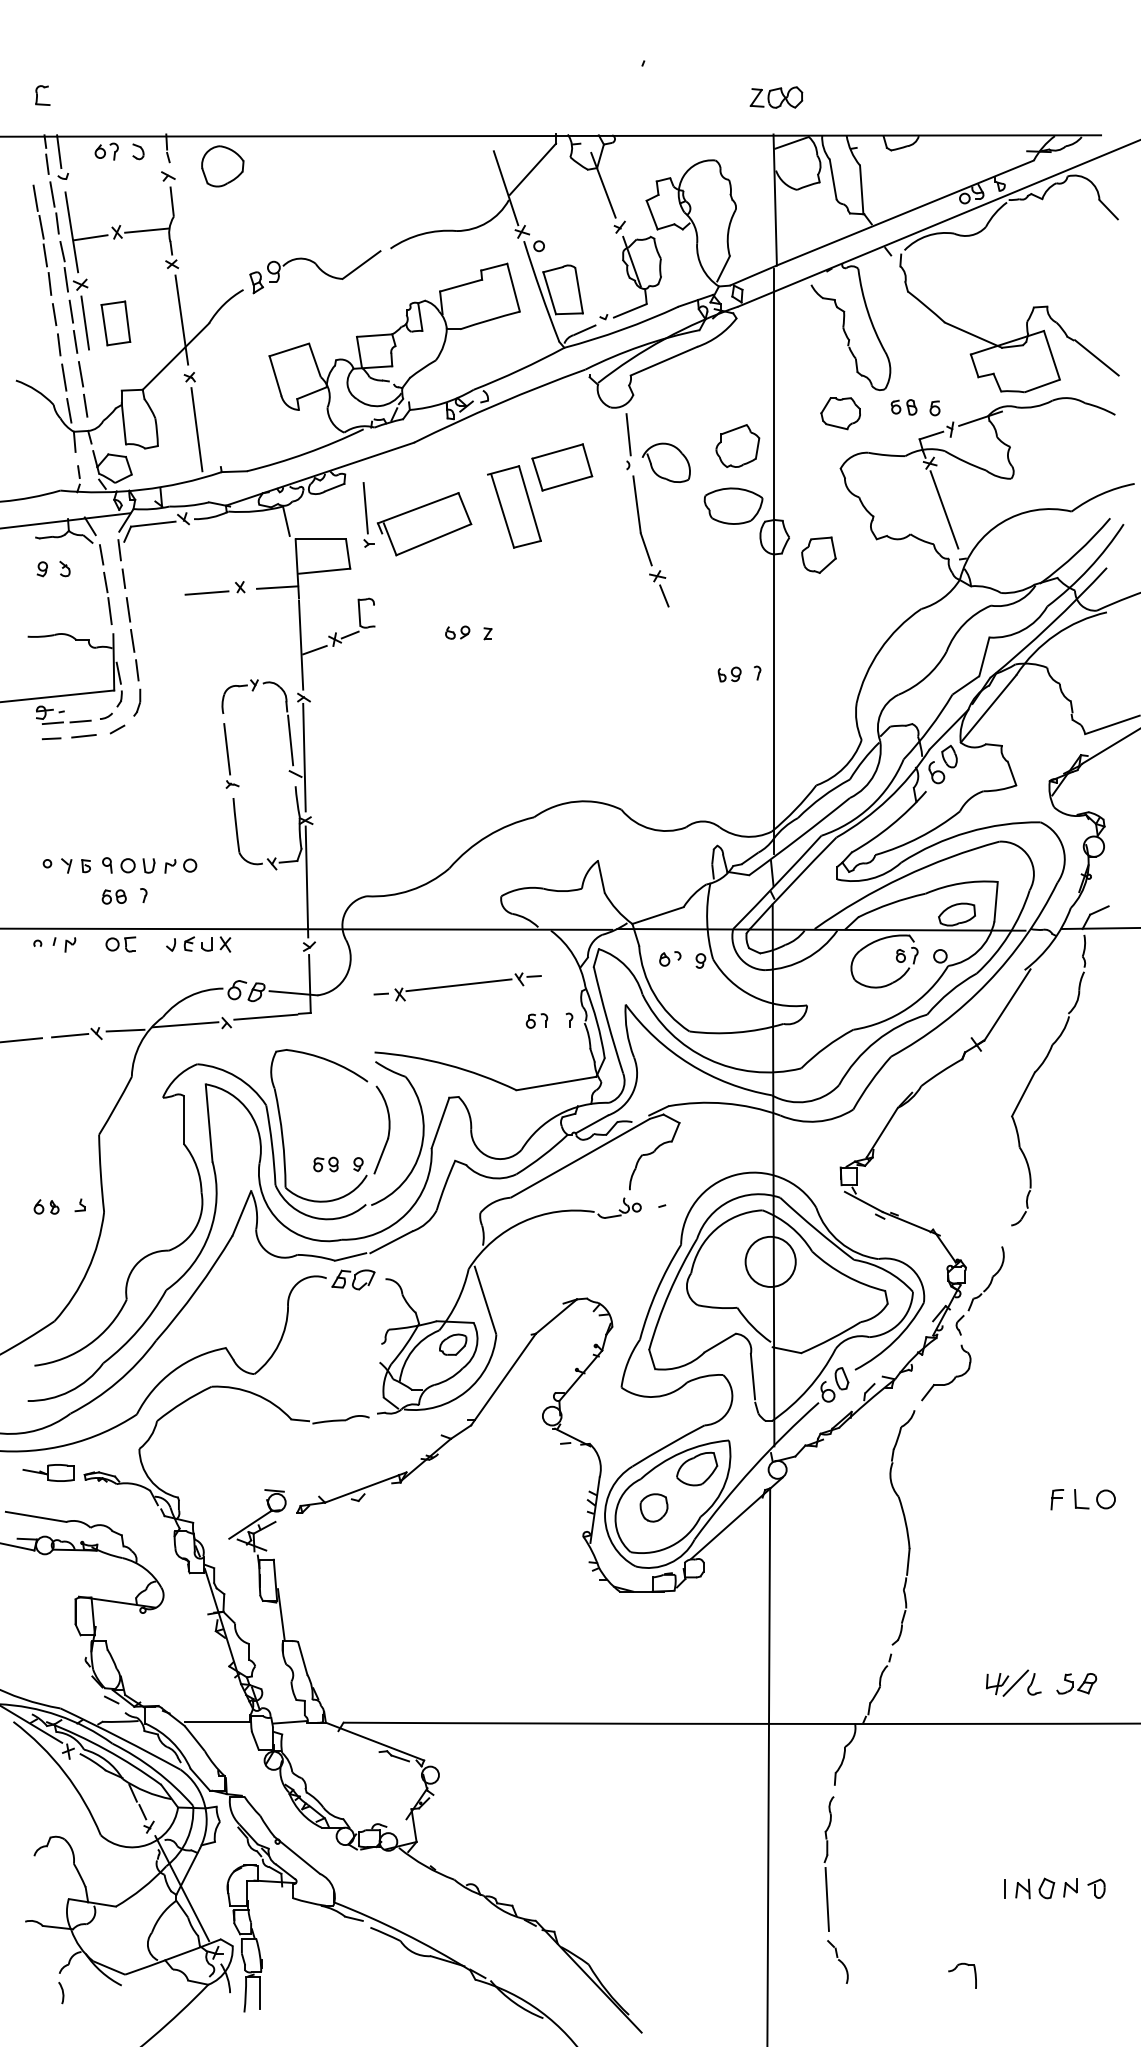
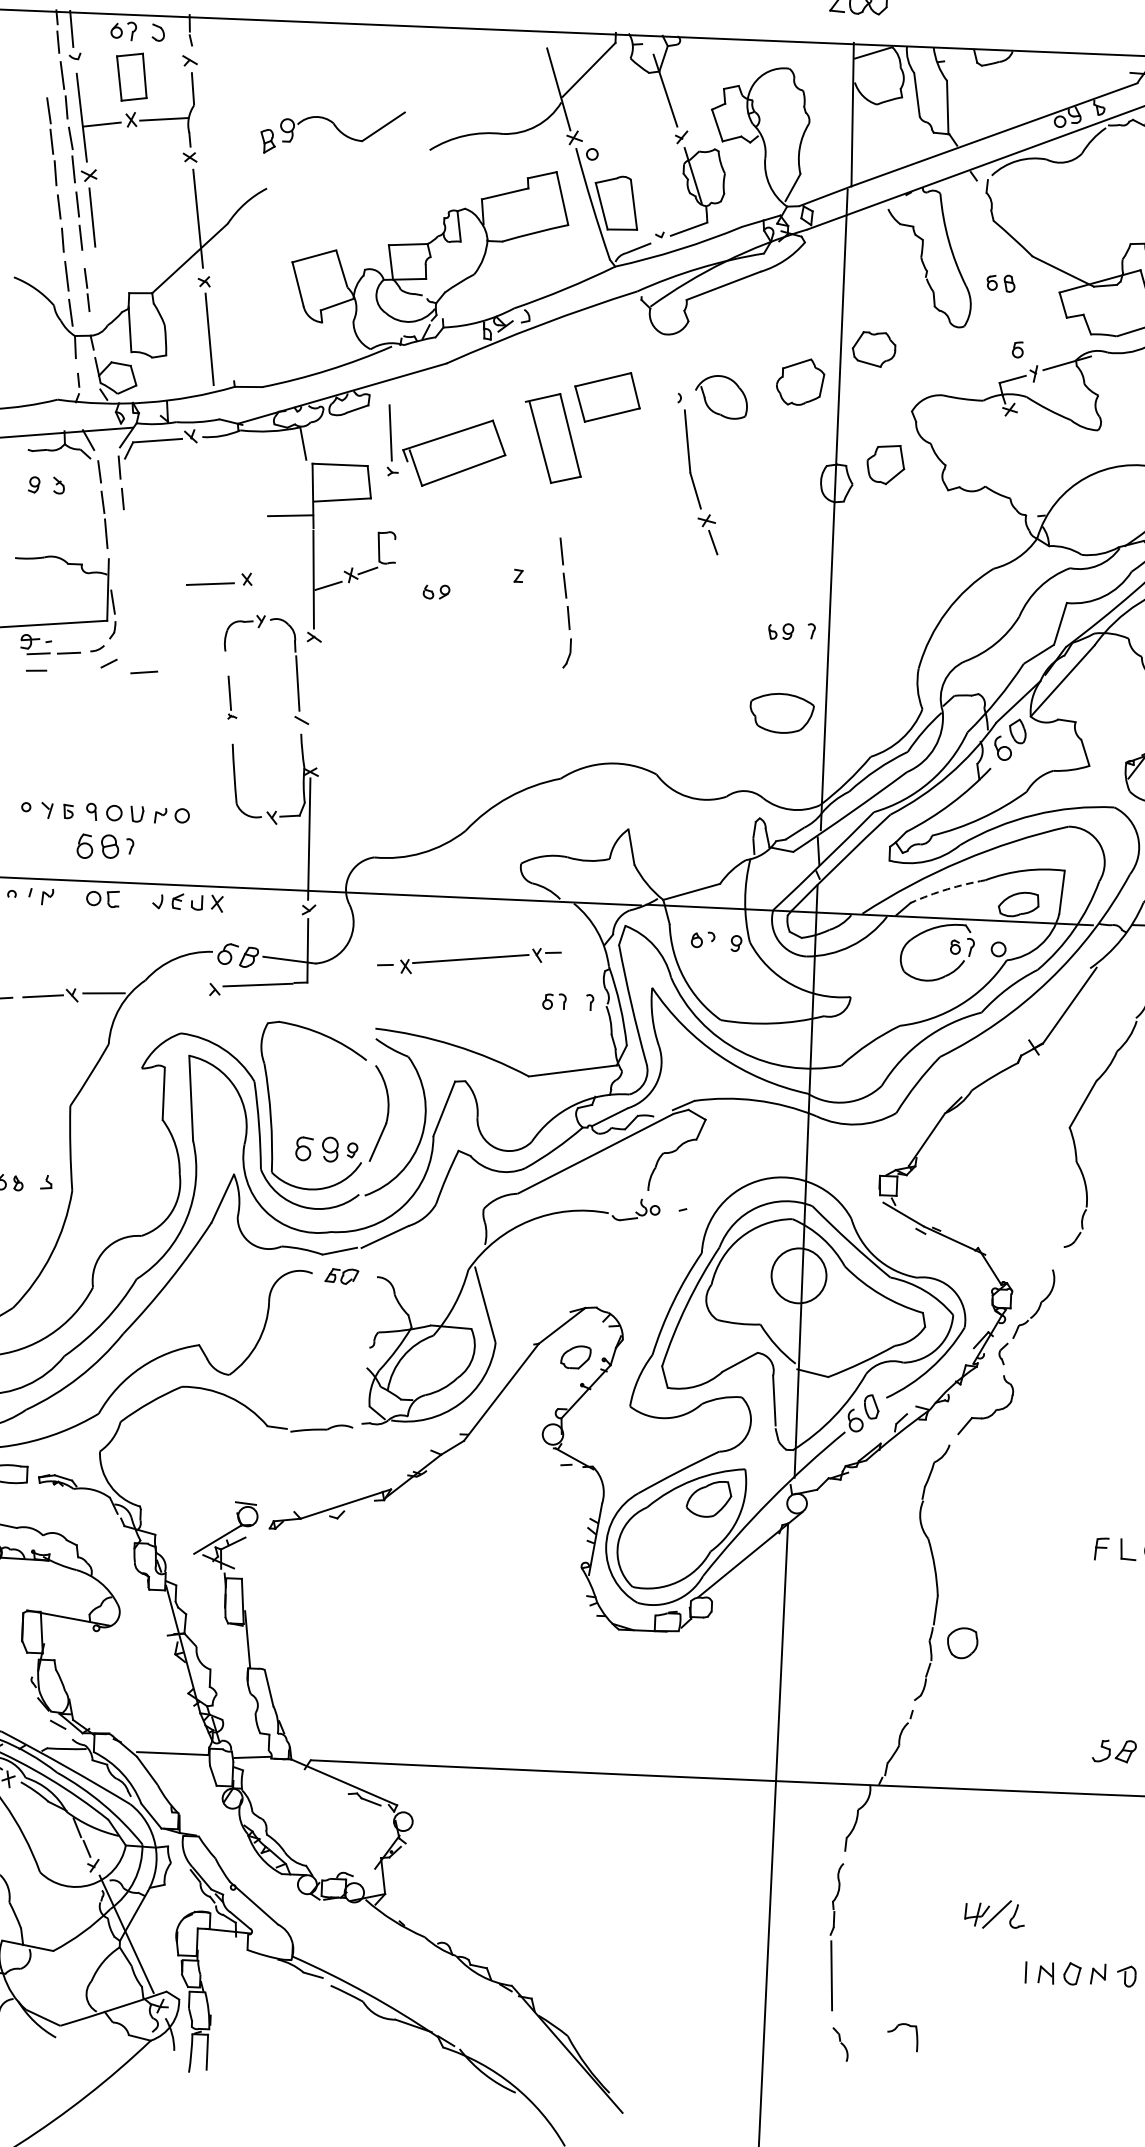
part: (222, 166) -> (249, 52), removed
line: (35, 197) -> (43, 77), removed
part: (315, 272) -> (332, 132), moved
part: (115, 323) -> (131, 77), moved
part: (83, 389) -> (87, 290), size x0.7
part: (903, 407) -> (1000, 283), moved
part: (840, 413) -> (873, 349), moved
line: (628, 434) -> (681, 364), removed
part: (733, 505) -> (781, 712), moved
line: (944, 509) -> (1023, 460), removed
part: (818, 554) -> (885, 463), moved
part: (214, 588) -> (218, 579), moved
part: (457, 632) -> (436, 591), moved
part: (133, 656) -> (565, 602), moved
line: (83, 736) -> (143, 672), moved
part: (231, 755) -> (232, 697), size x0.6
line: (304, 757) -> (312, 702), removed
part: (113, 896) -> (96, 846), size x1.6
arc: (891, 903) -> (947, 889), solid -> dashed
line: (185, 1024) -> (169, 989), removed
part: (325, 1164) -> (316, 1148), size x1.6
part: (353, 1279) -> (341, 1275), size x0.7
part: (453, 1344) -> (576, 1357), moved
part: (653, 1507) -> (962, 1642), moved
part: (1013, 1682) -> (994, 1913), moved
part: (837, 1961) -> (840, 2044), size x0.7
part: (956, 1968) -> (896, 2028), moved

